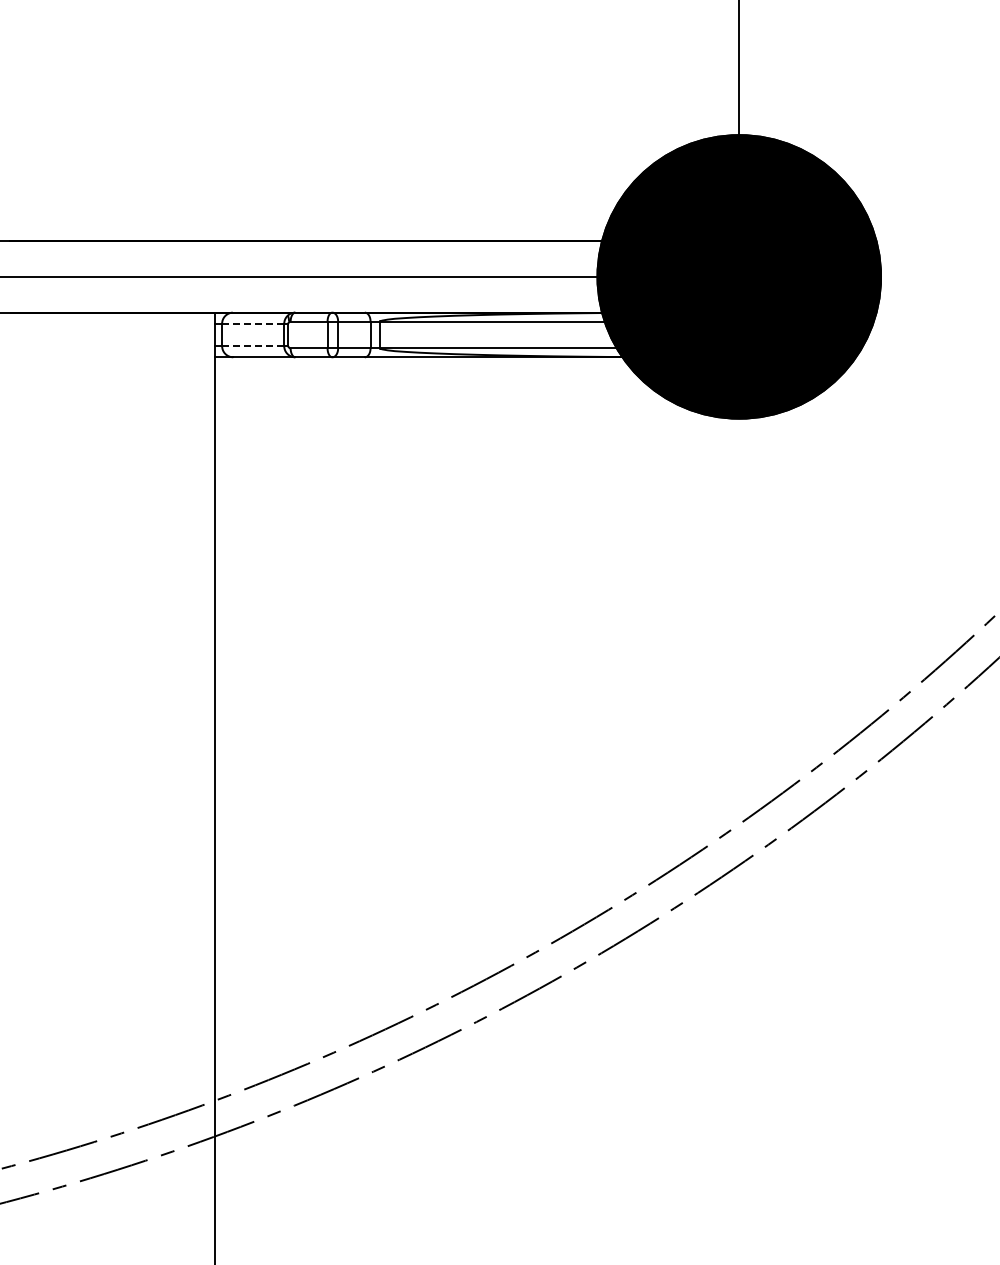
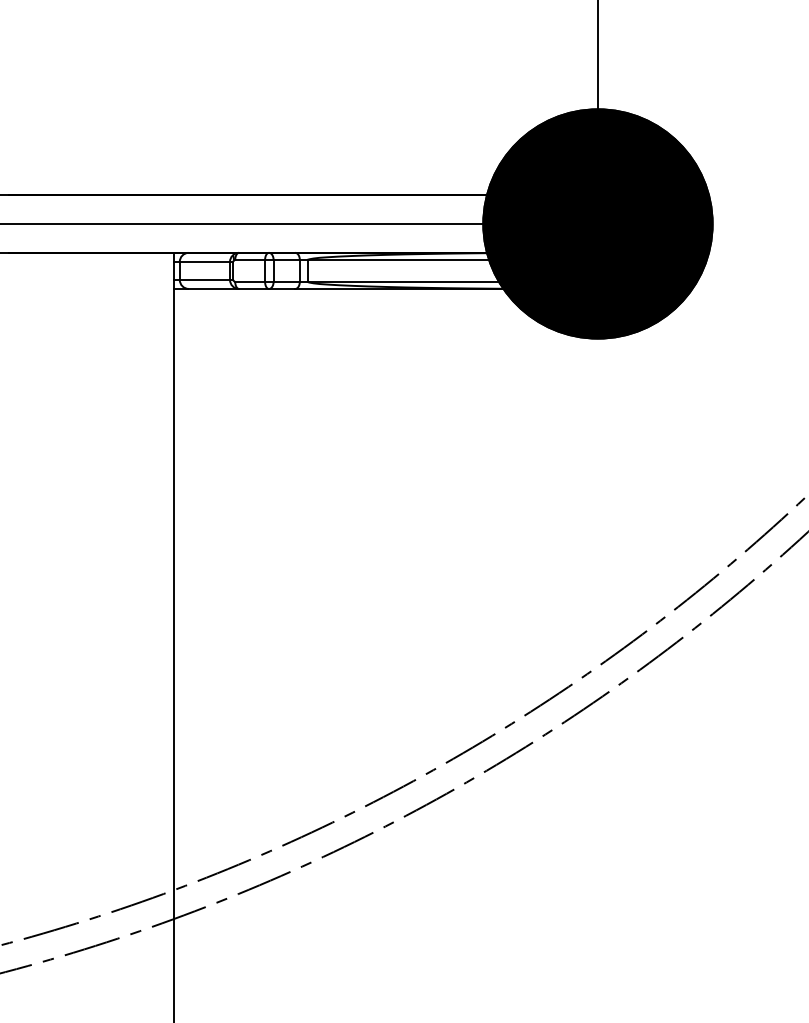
line: (252, 323) -> (204, 261), dashed -> solid
line: (252, 346) -> (204, 280), dashed -> solid

